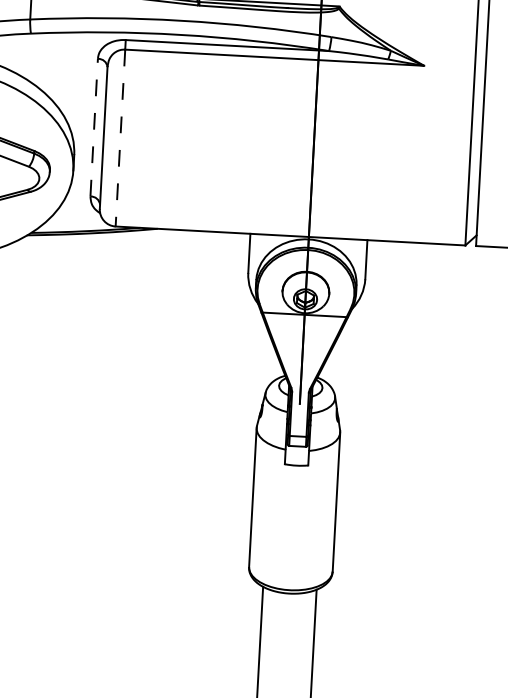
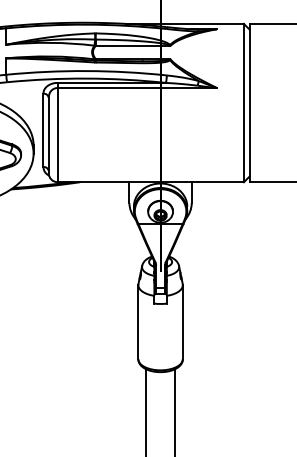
line: (94, 127) -> (43, 130), dashed -> solid
line: (120, 138) -> (57, 135), dashed -> solid

